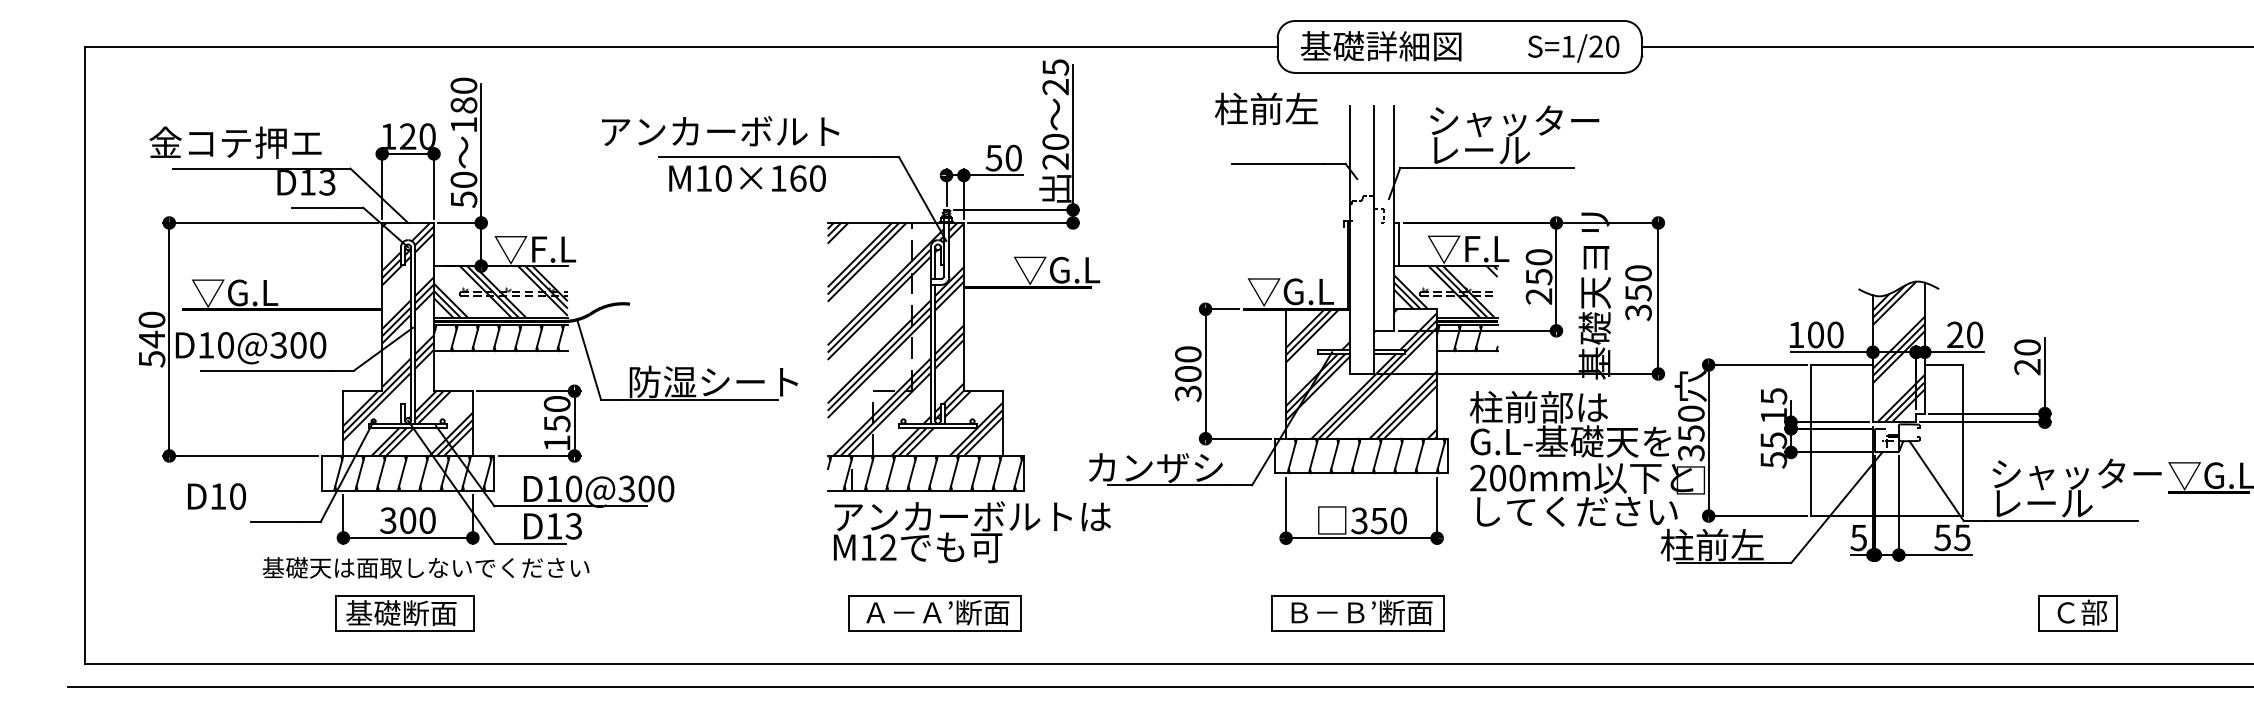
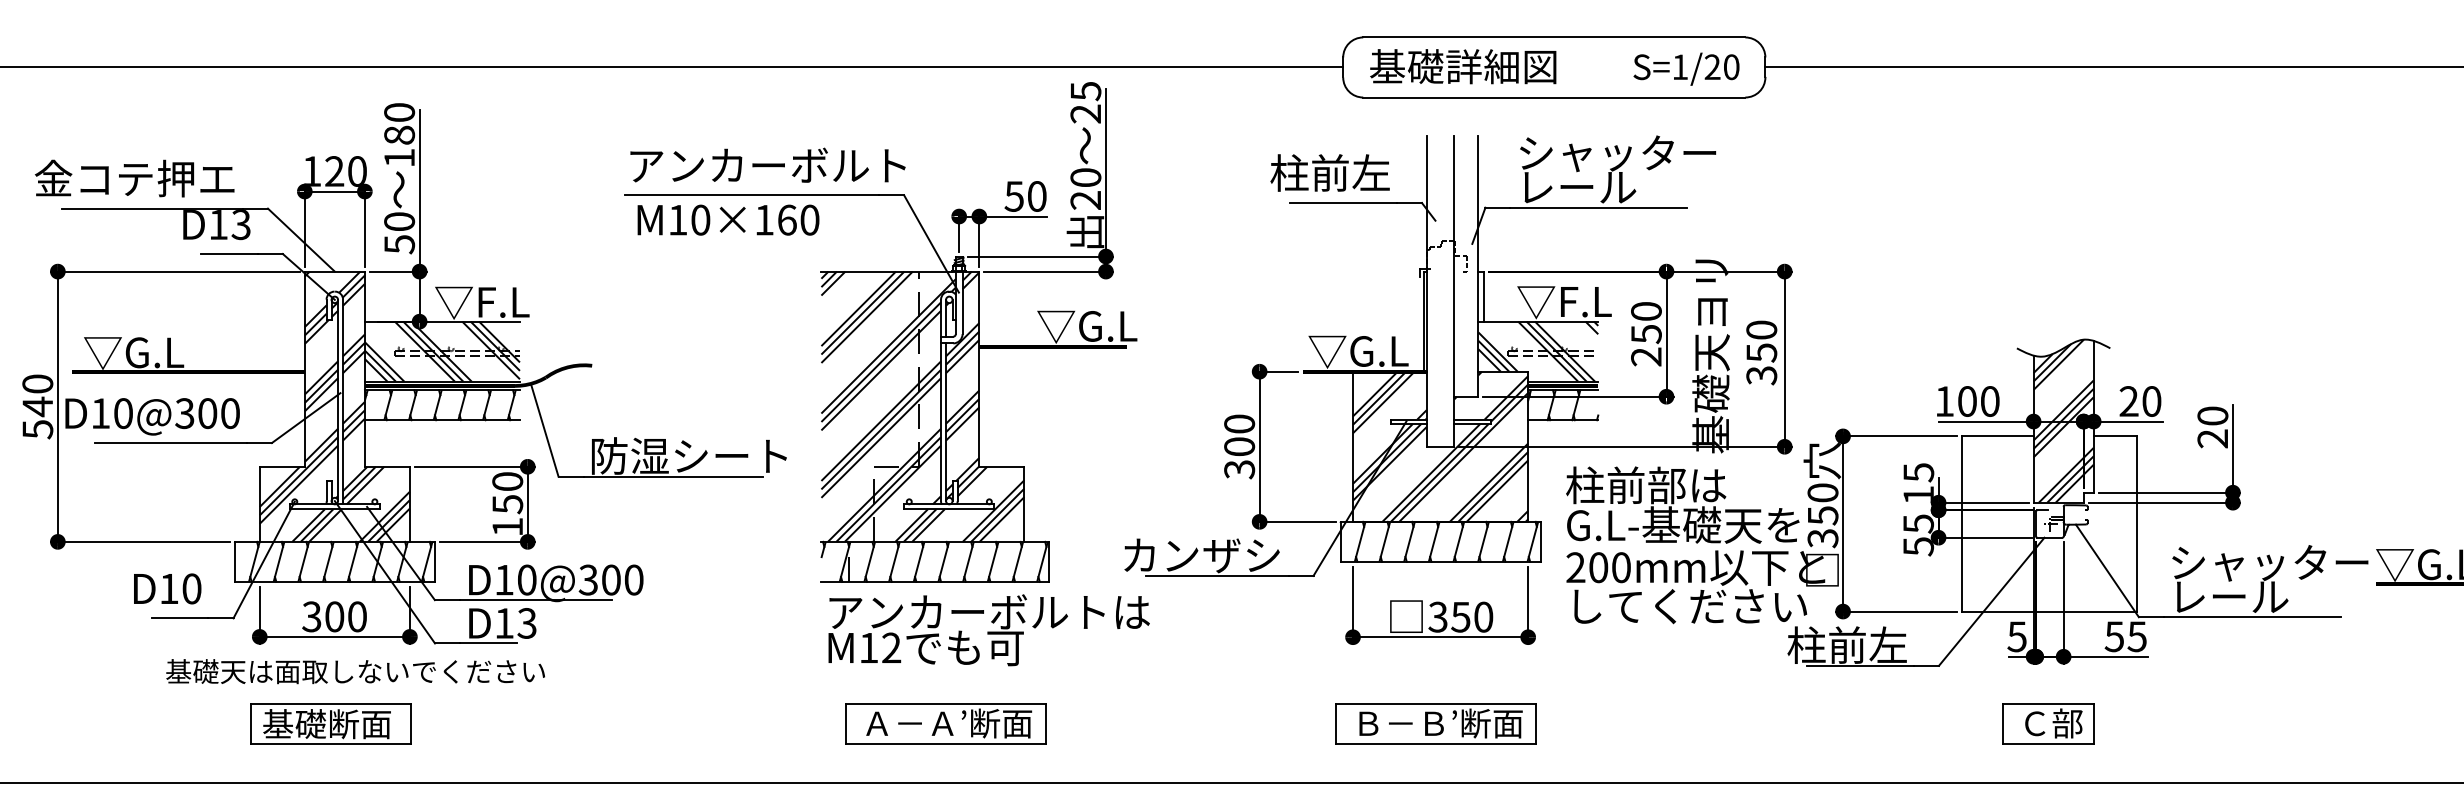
text: (1266, 108) -> (1330, 172), moved
text: (720, 131) -> (767, 165), moved
text: (217, 496) -> (168, 588), moved
part: (2077, 613) -> (2048, 724), moved

